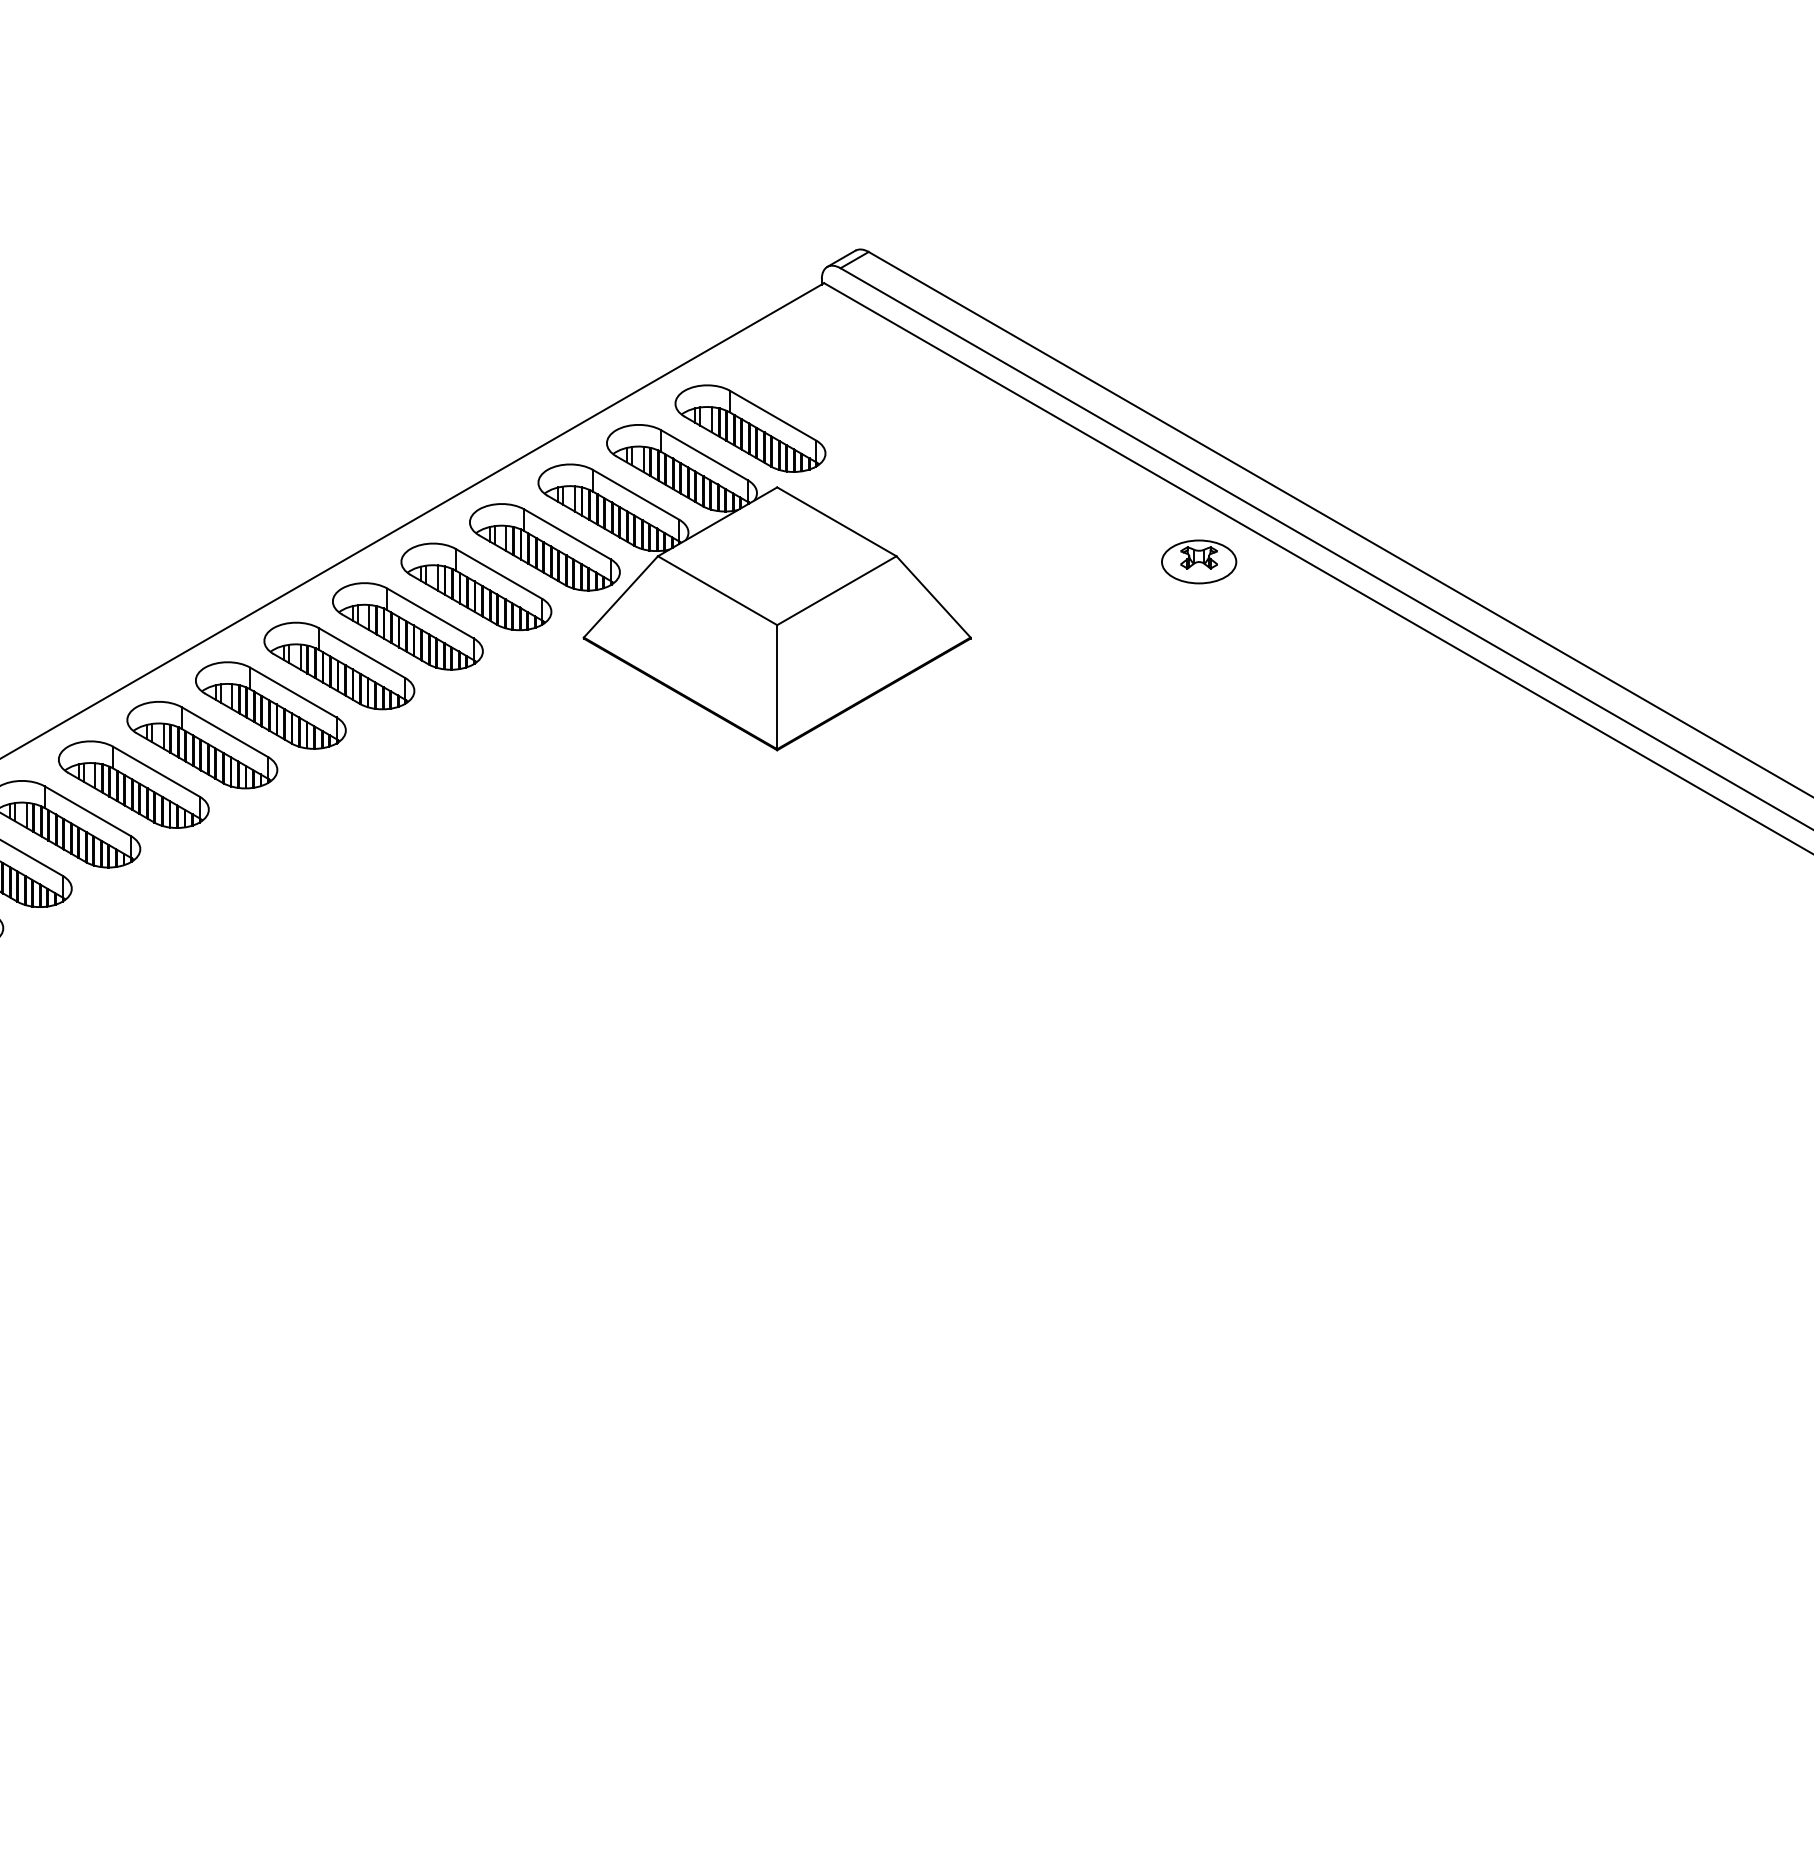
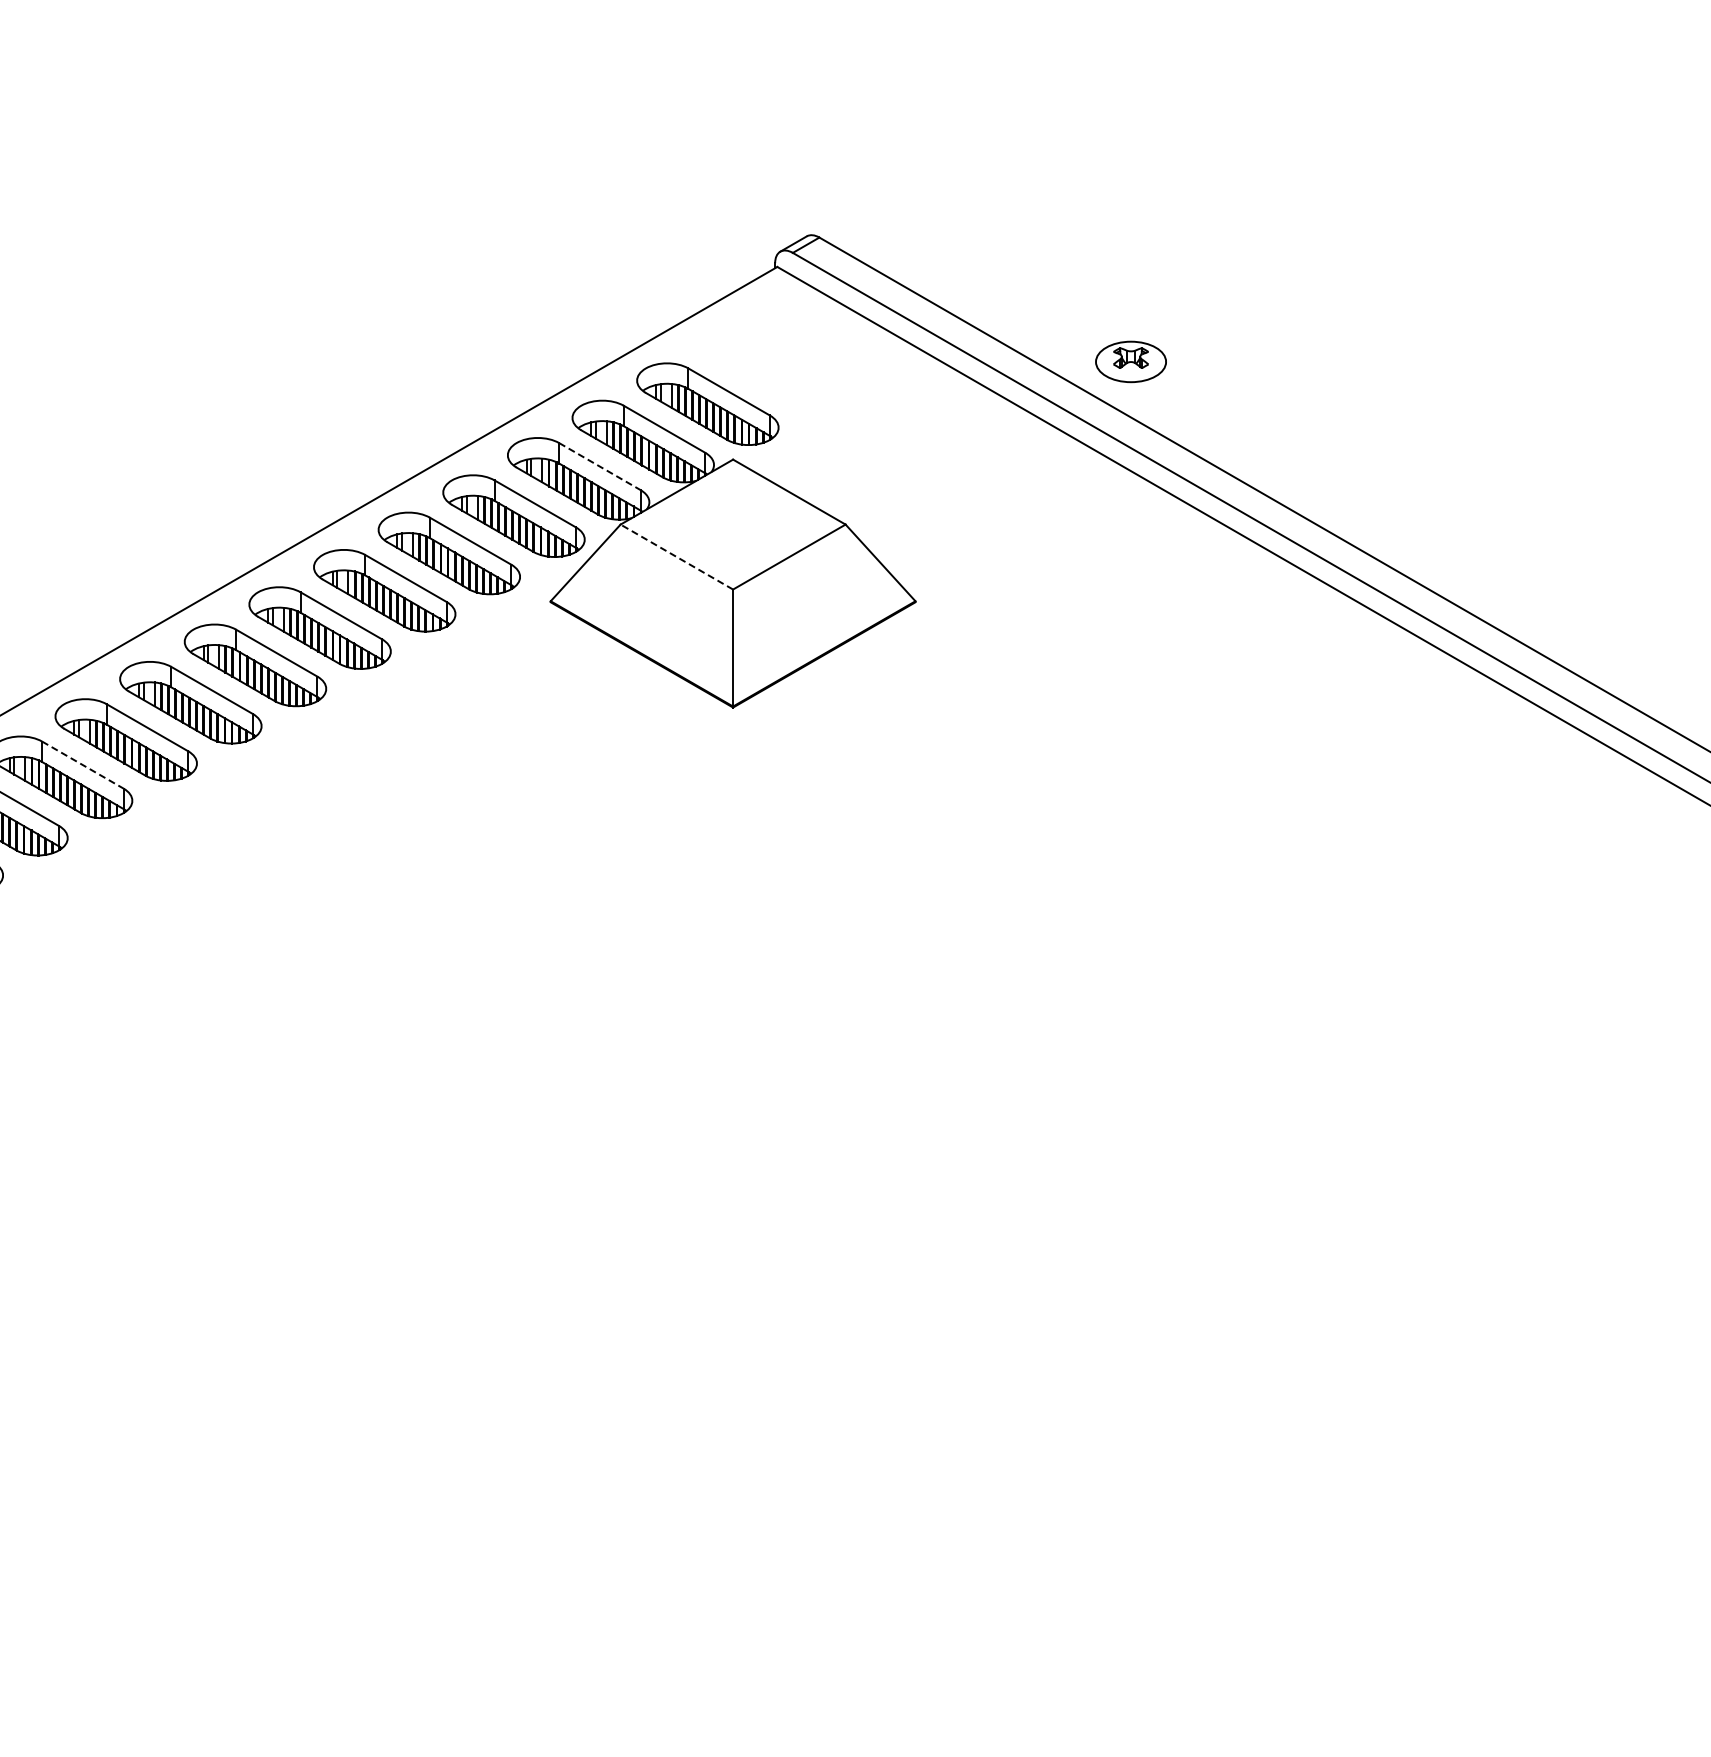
line: (636, 494) -> (600, 466), solid -> dashed
part: (1198, 561) -> (1130, 361), moved
line: (717, 591) -> (676, 557), solid -> dashed
line: (88, 811) -> (83, 765), solid -> dashed

